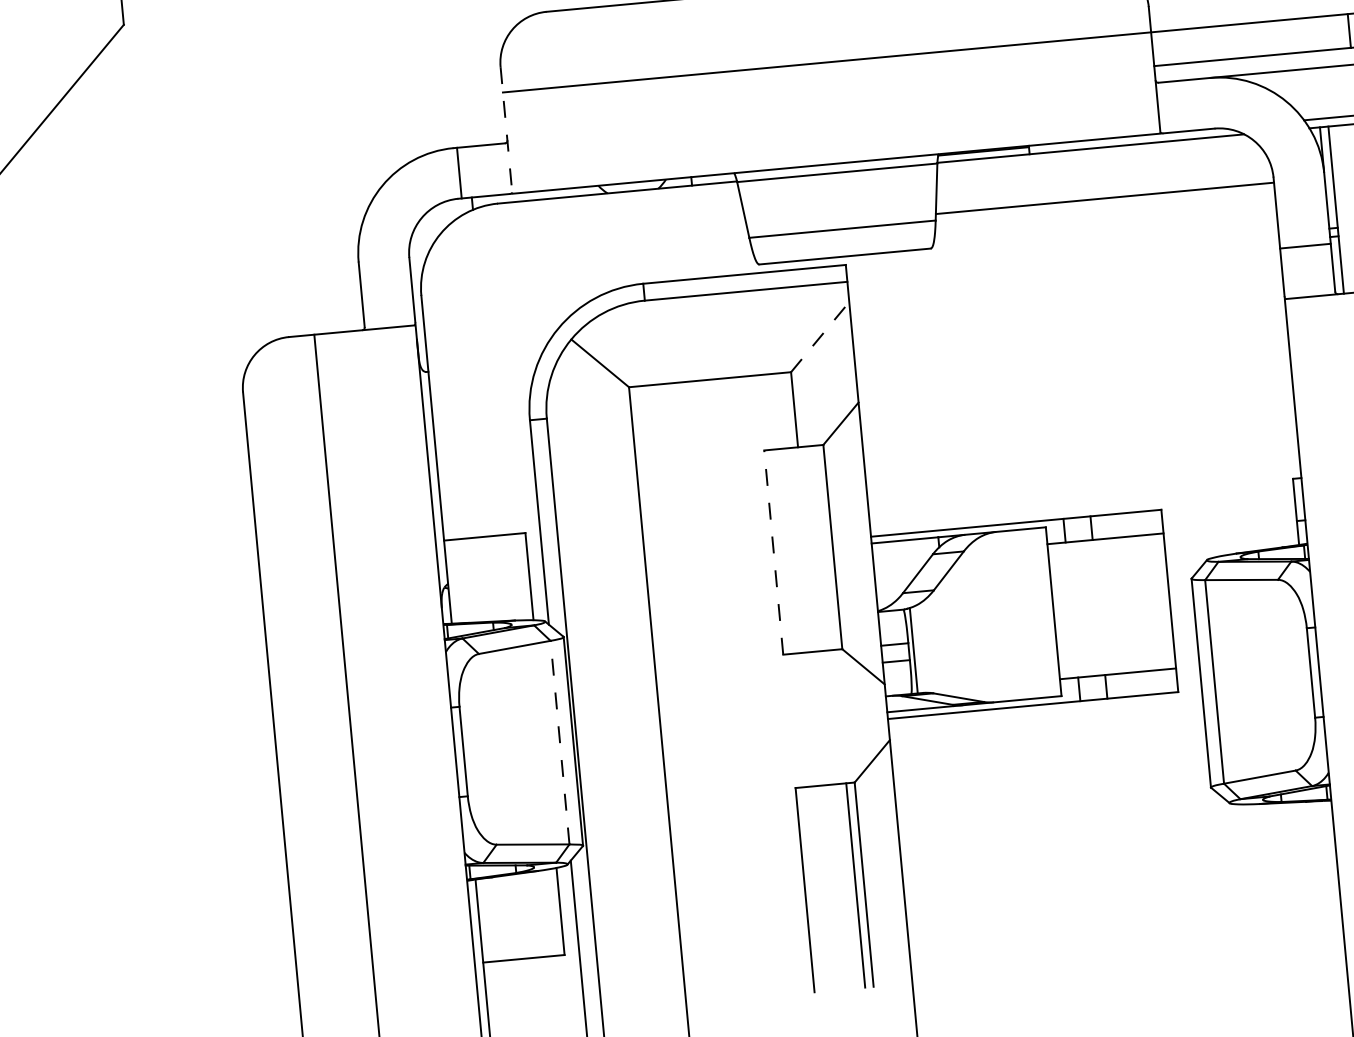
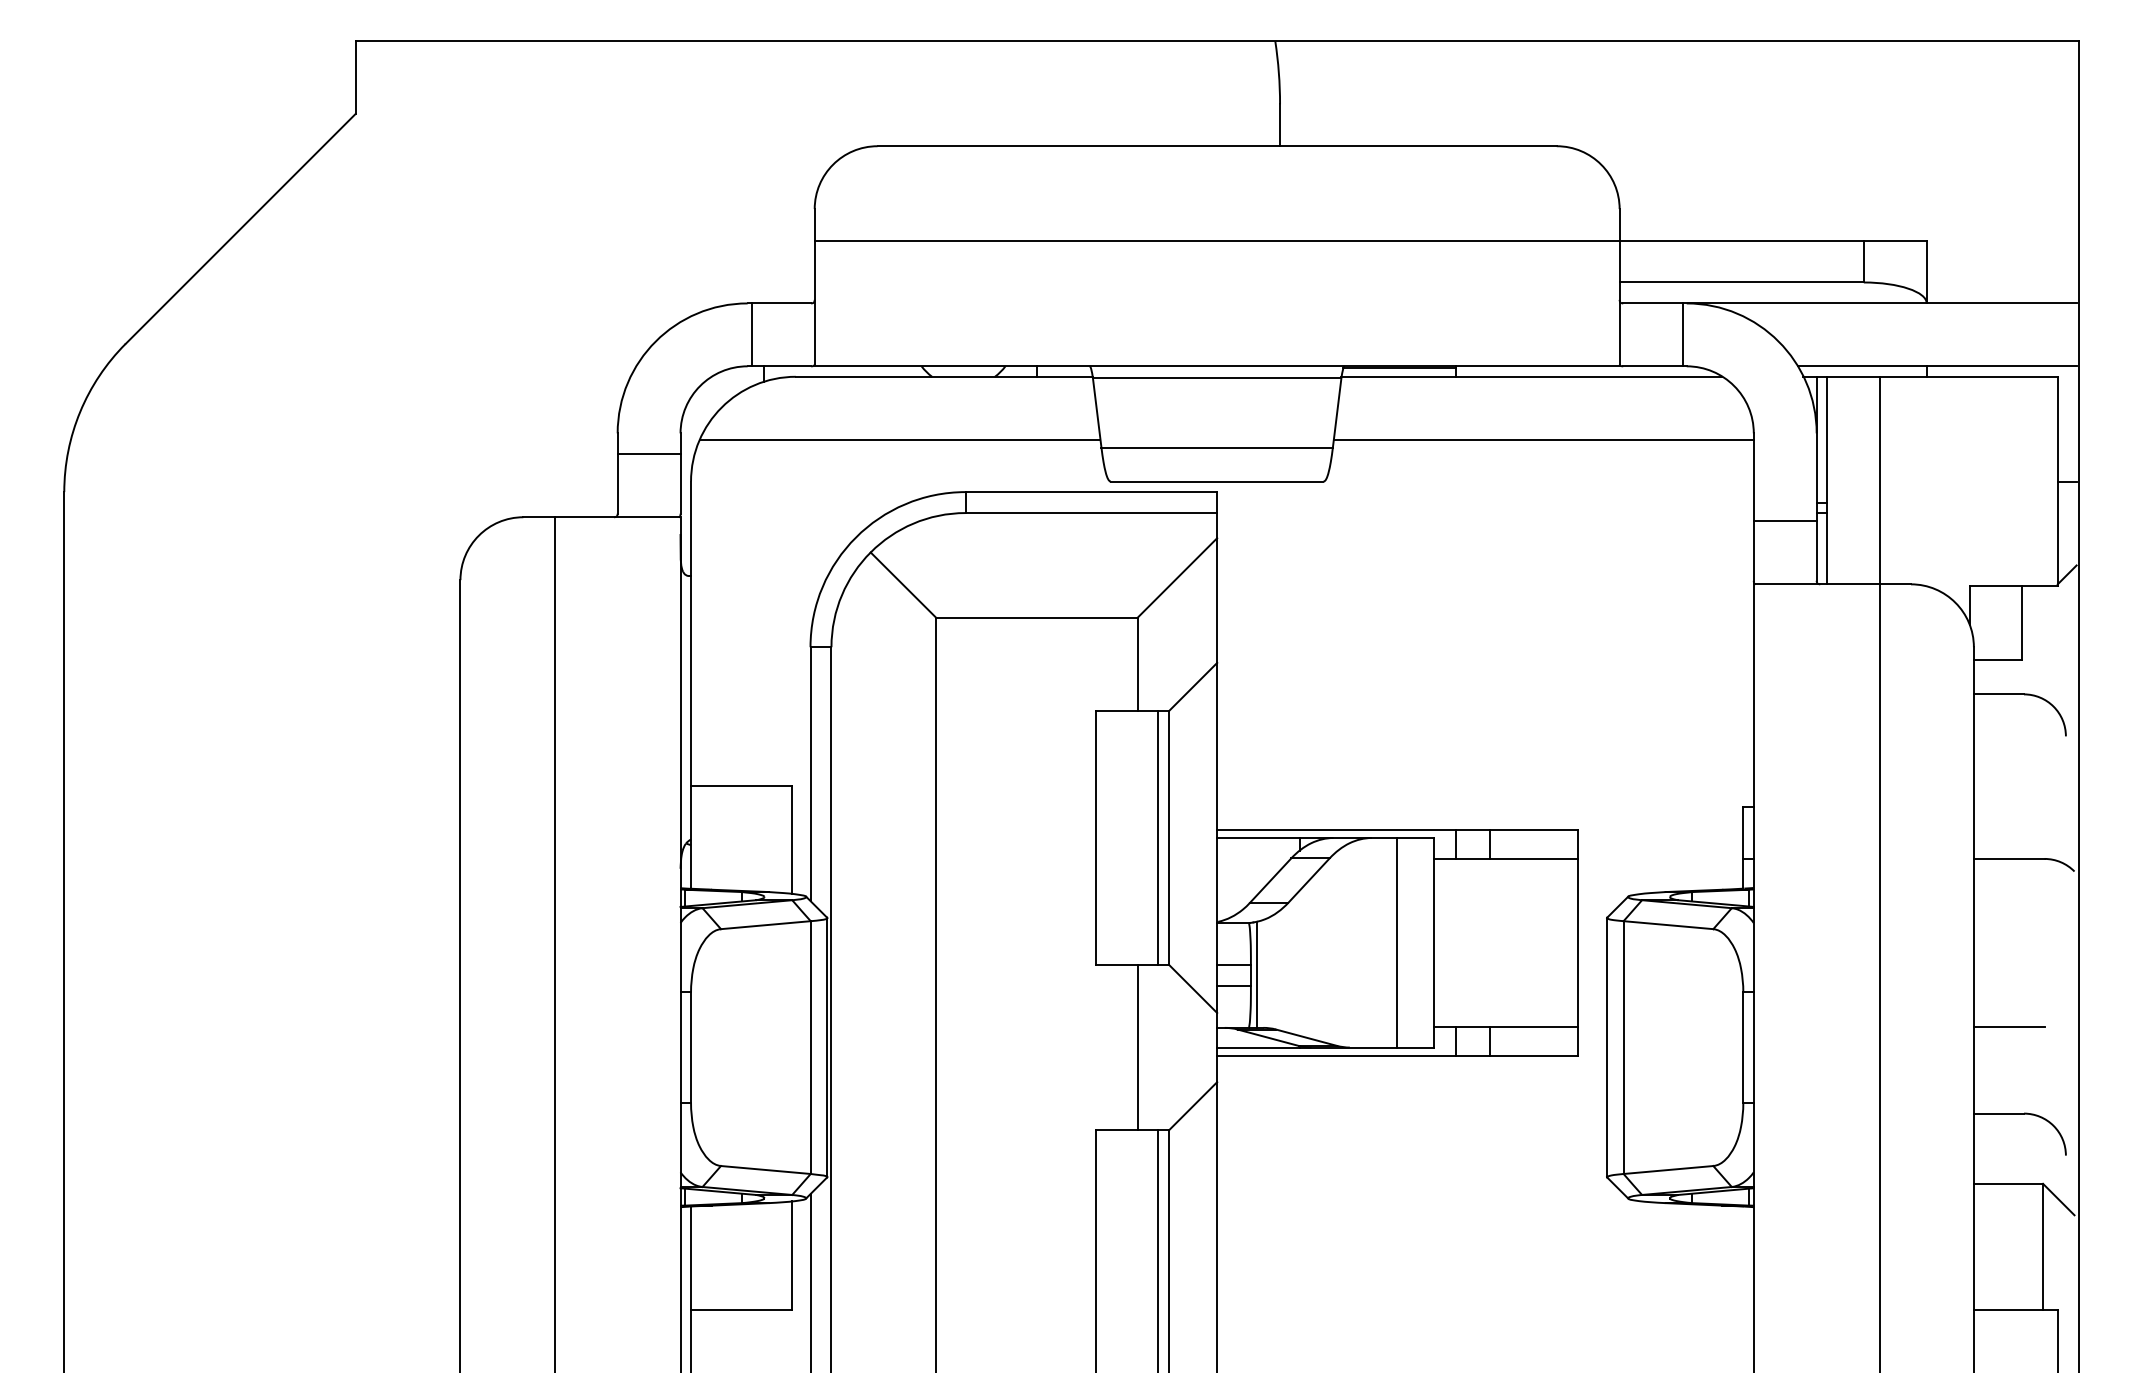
line: (1208, 103) -> (1682, 334), added
line: (506, 129) -> (814, 286), dashed -> solid
line: (586, 246) -> (899, 439), added
line: (385, 277) -> (648, 454), added
line: (820, 336) -> (1177, 577), dashed -> solid
line: (824, 547) -> (1158, 837), added
line: (773, 552) -> (1095, 837), dashed -> solid
line: (1024, 614) -> (1397, 942), added
line: (823, 718) -> (1137, 1047), added
line: (559, 742) -> (810, 1047), dashed -> solid

